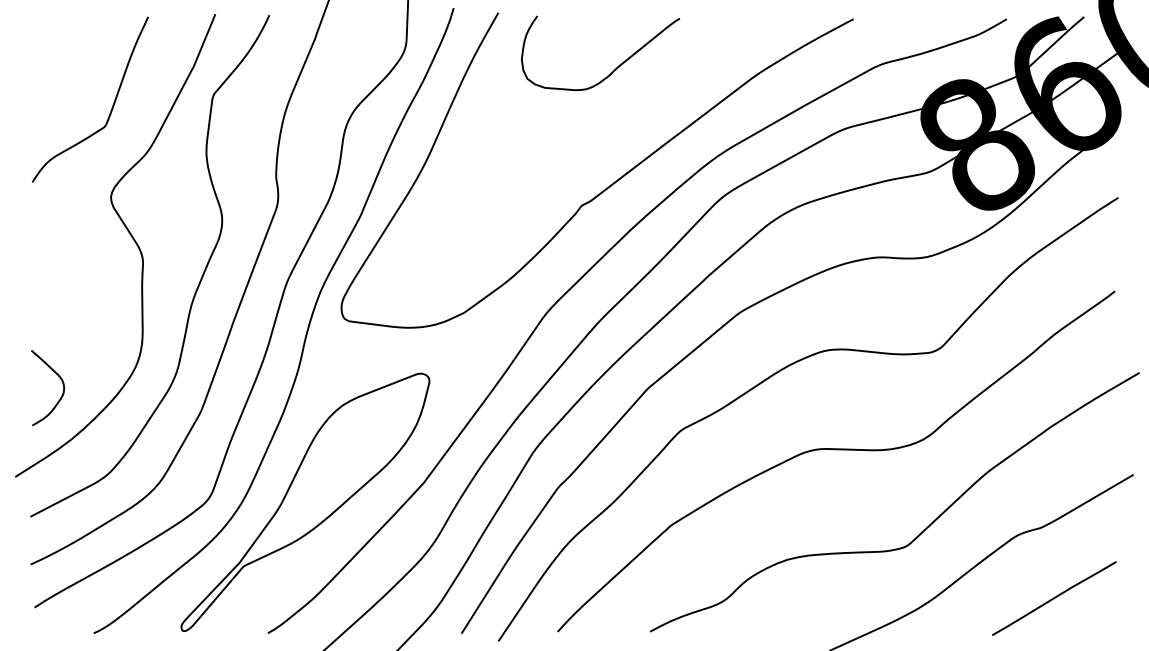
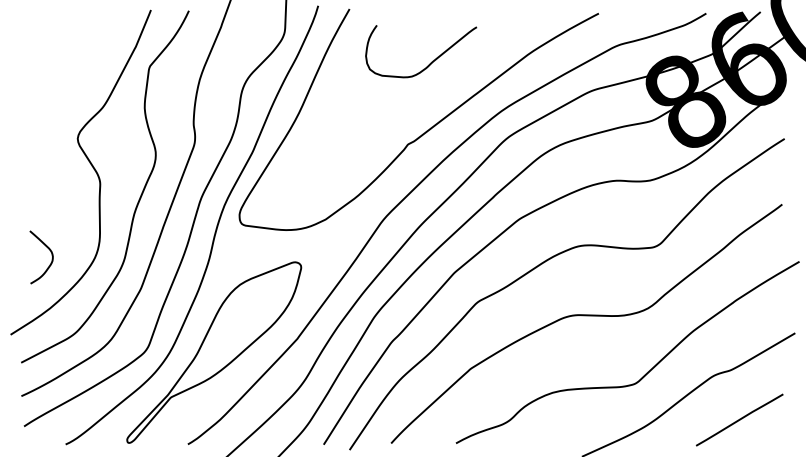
curve: (615, 67) -> (431, 61), moved
curve: (112, 104) -> (78, 73), removed
curve: (62, 385) -> (51, 255), moved

